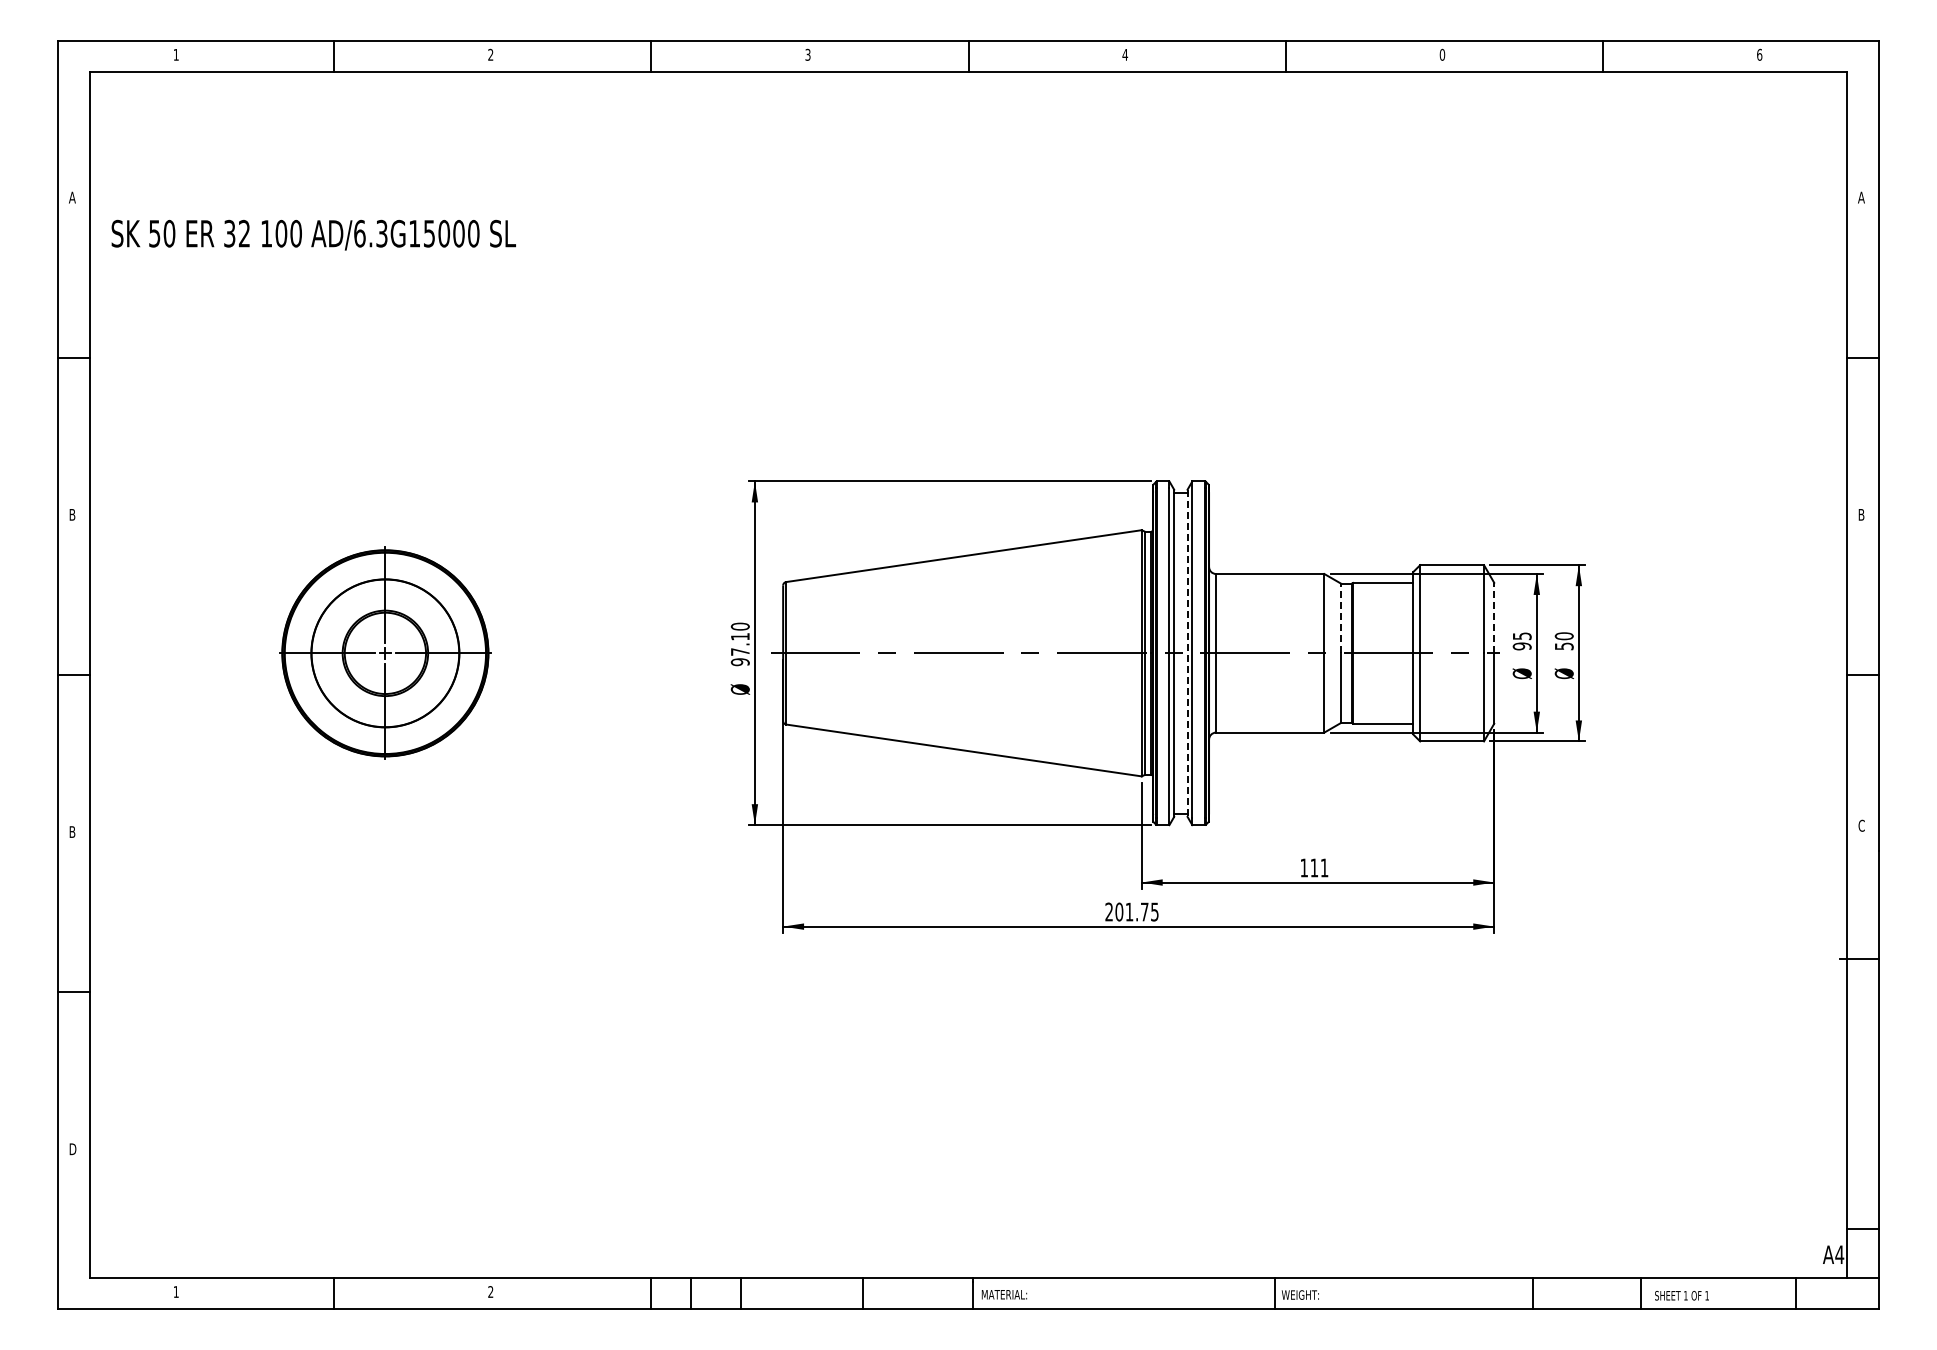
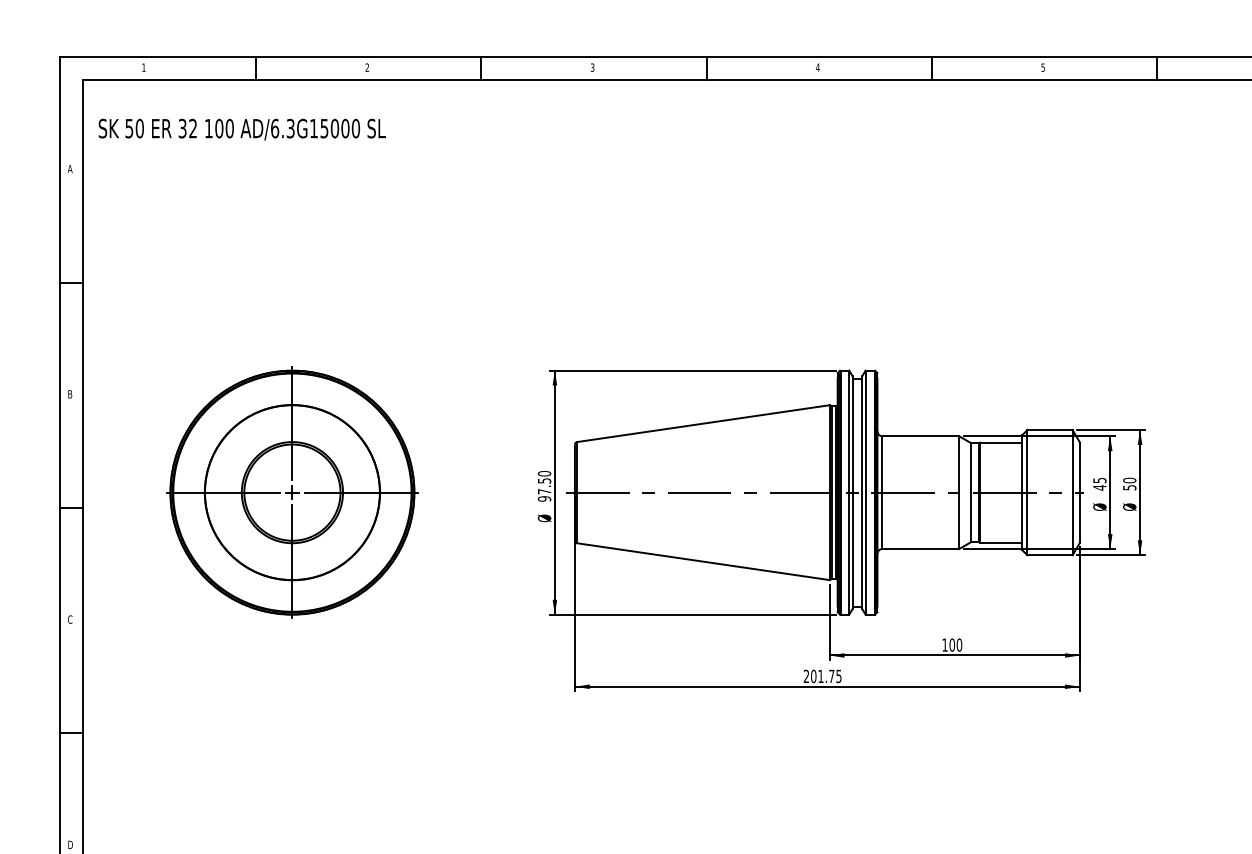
text: (1442, 54) -> (1043, 67), 0 -> 5
text: (313, 234) -> (242, 129), moved
line: (1494, 617) -> (1080, 467), dashed -> solid
line: (1341, 618) -> (971, 467), dashed -> solid
text: (740, 636) -> (544, 480), 97.10 -> 97.50
text: (1521, 646) -> (1099, 487), 95 -> 45
part: (385, 653) -> (292, 492), size x1.67
line: (1187, 653) -> (862, 492), dashed -> solid
text: (72, 832) -> (70, 619), B -> C
text: (1319, 867) -> (955, 644), 111 -> 100

